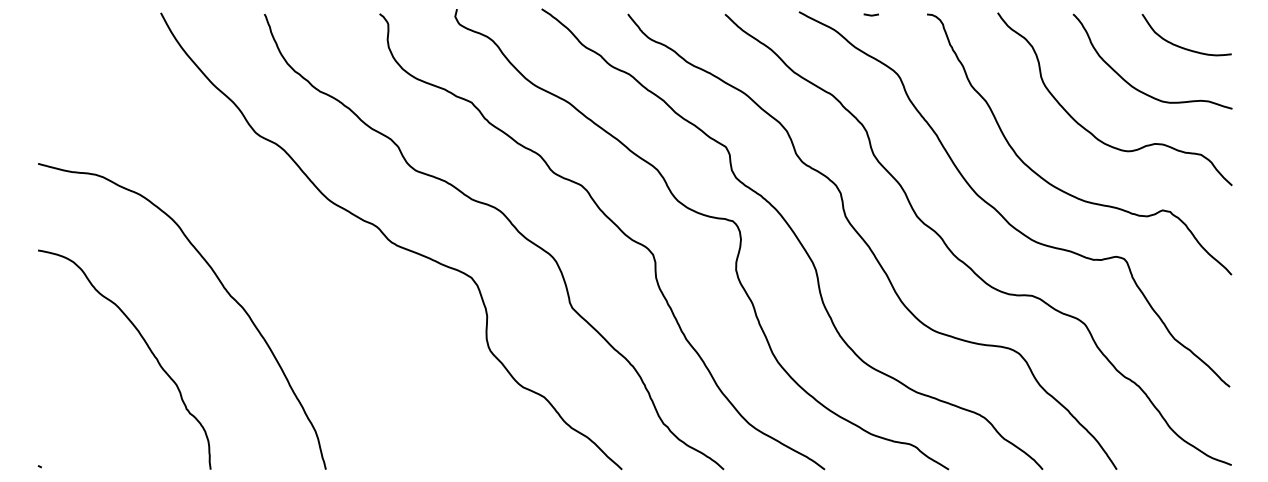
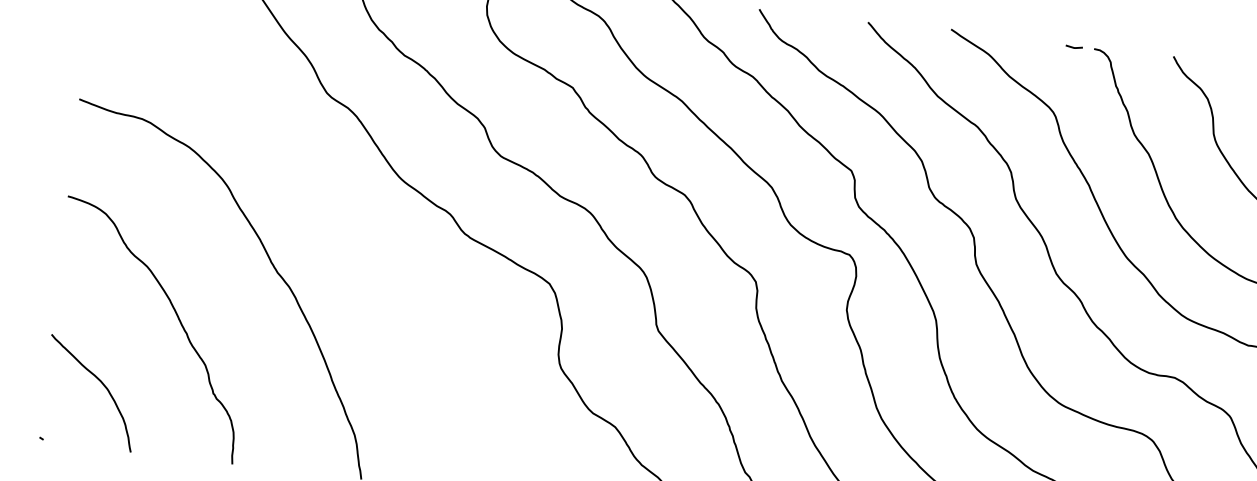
line: (870, 14) -> (1073, 46), moved
curve: (87, 412) -> (101, 384), added

